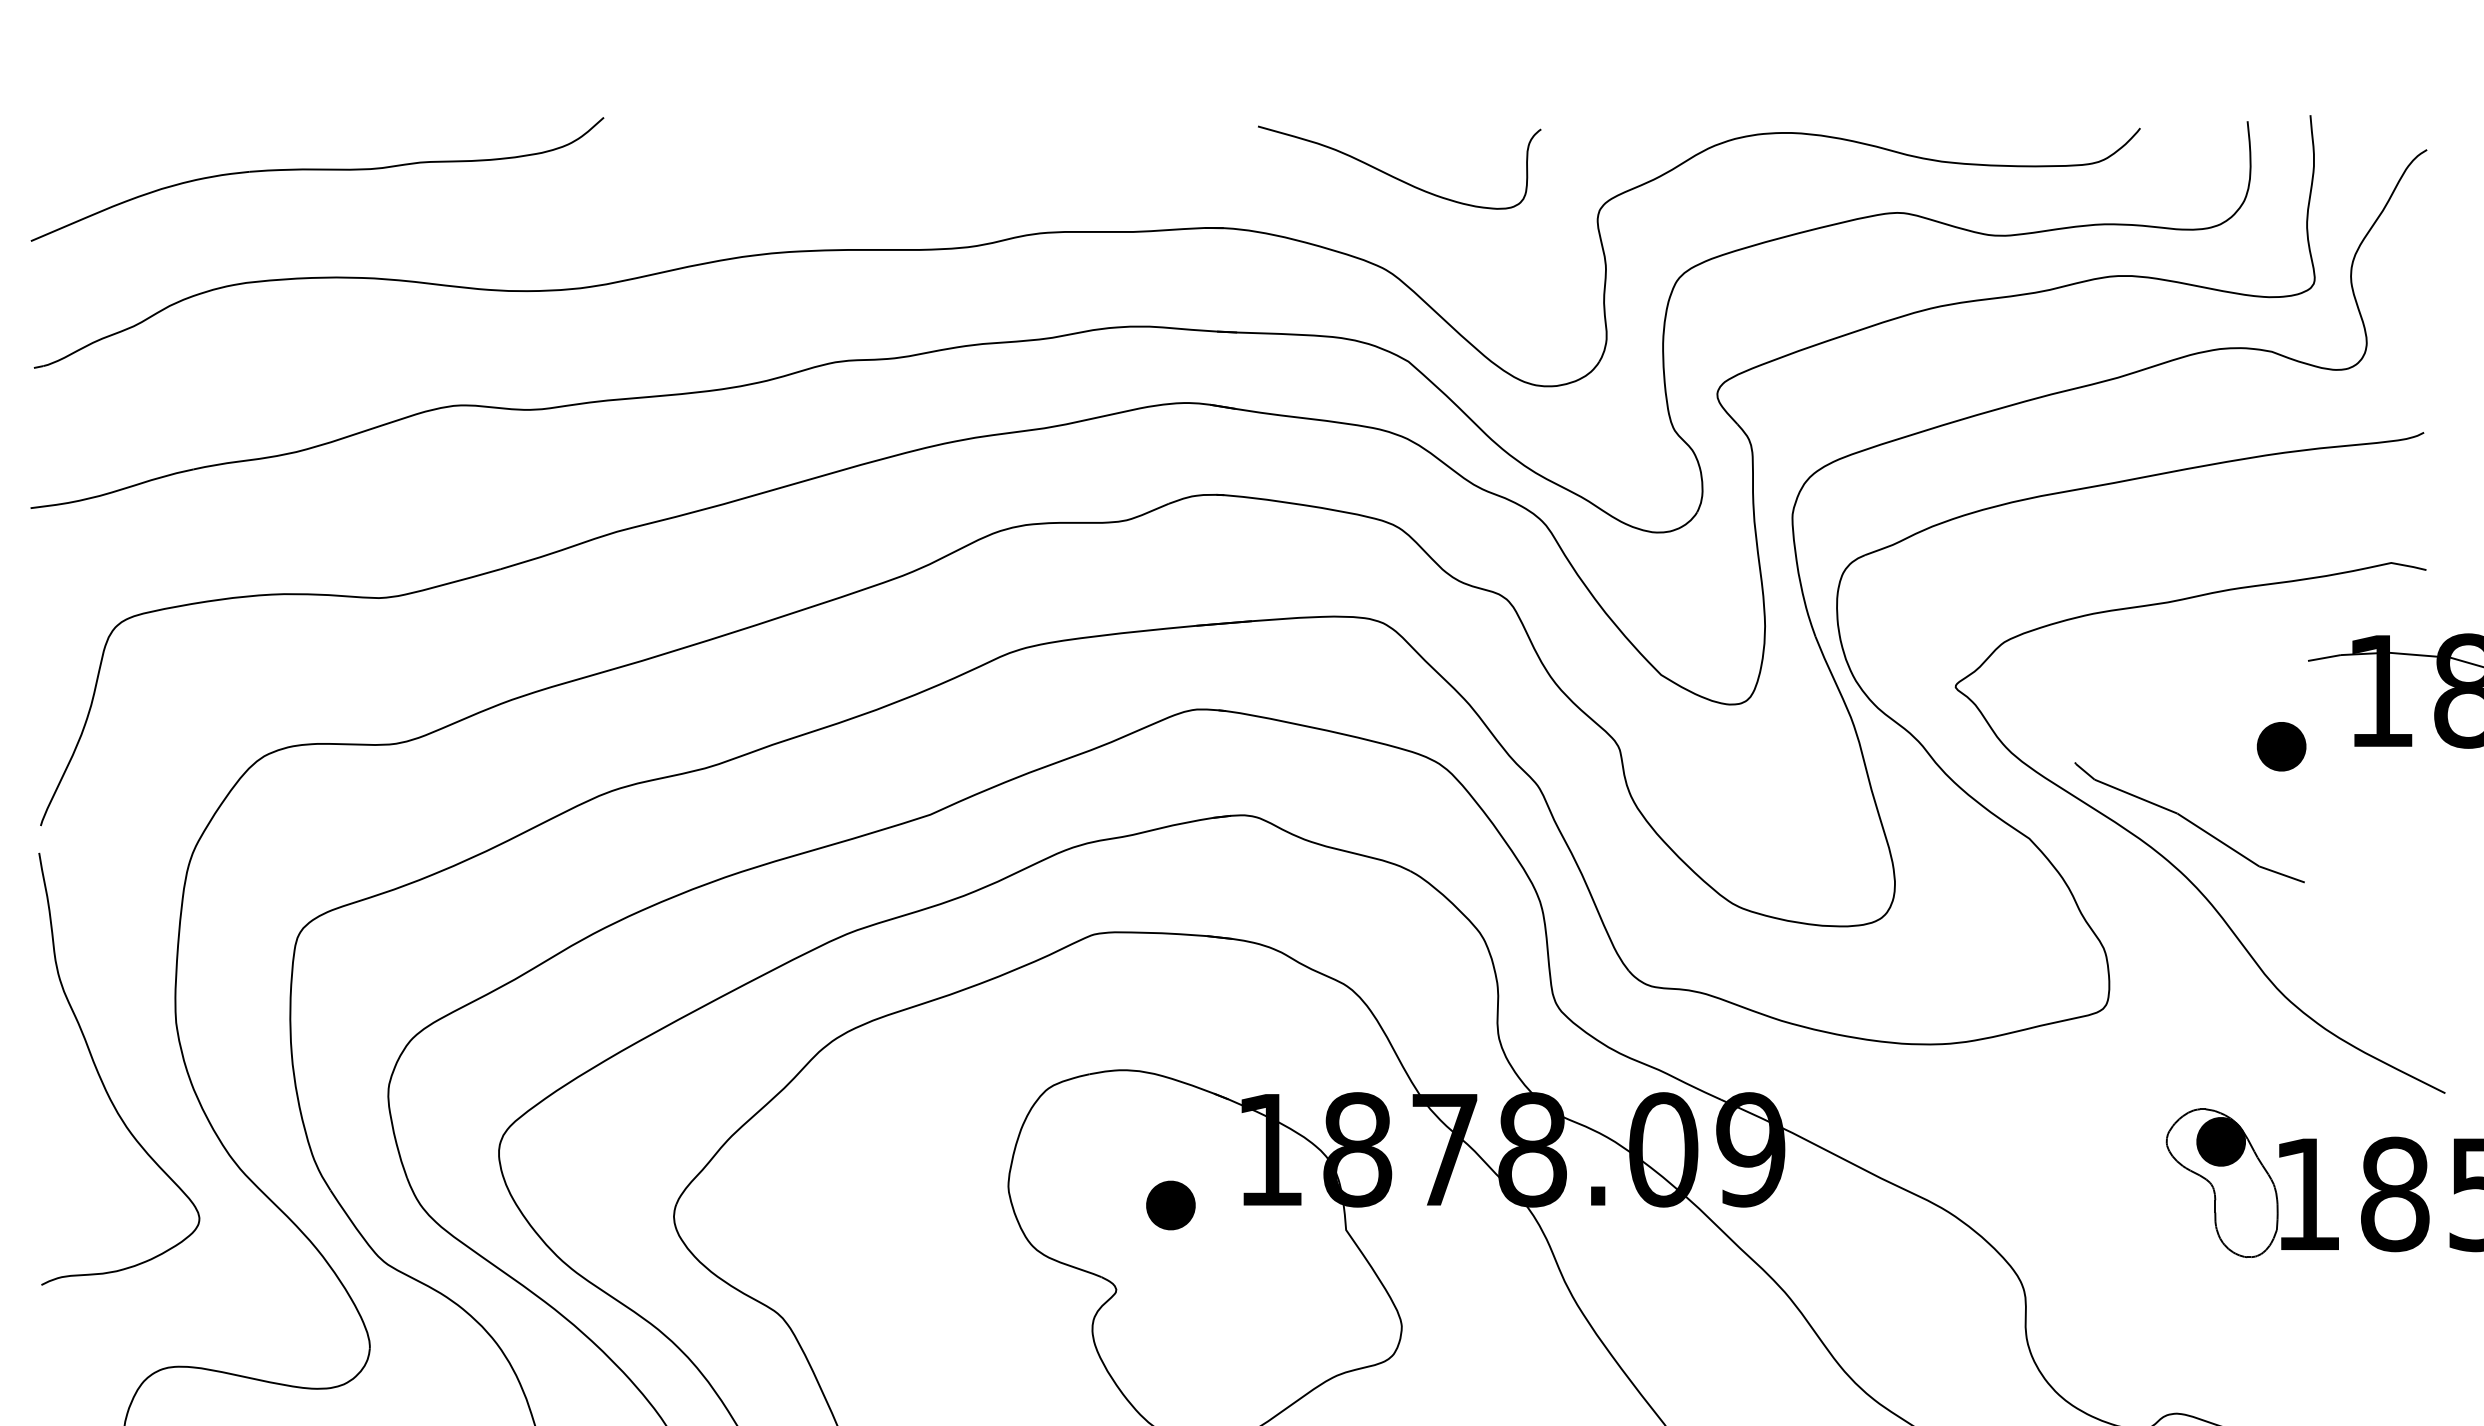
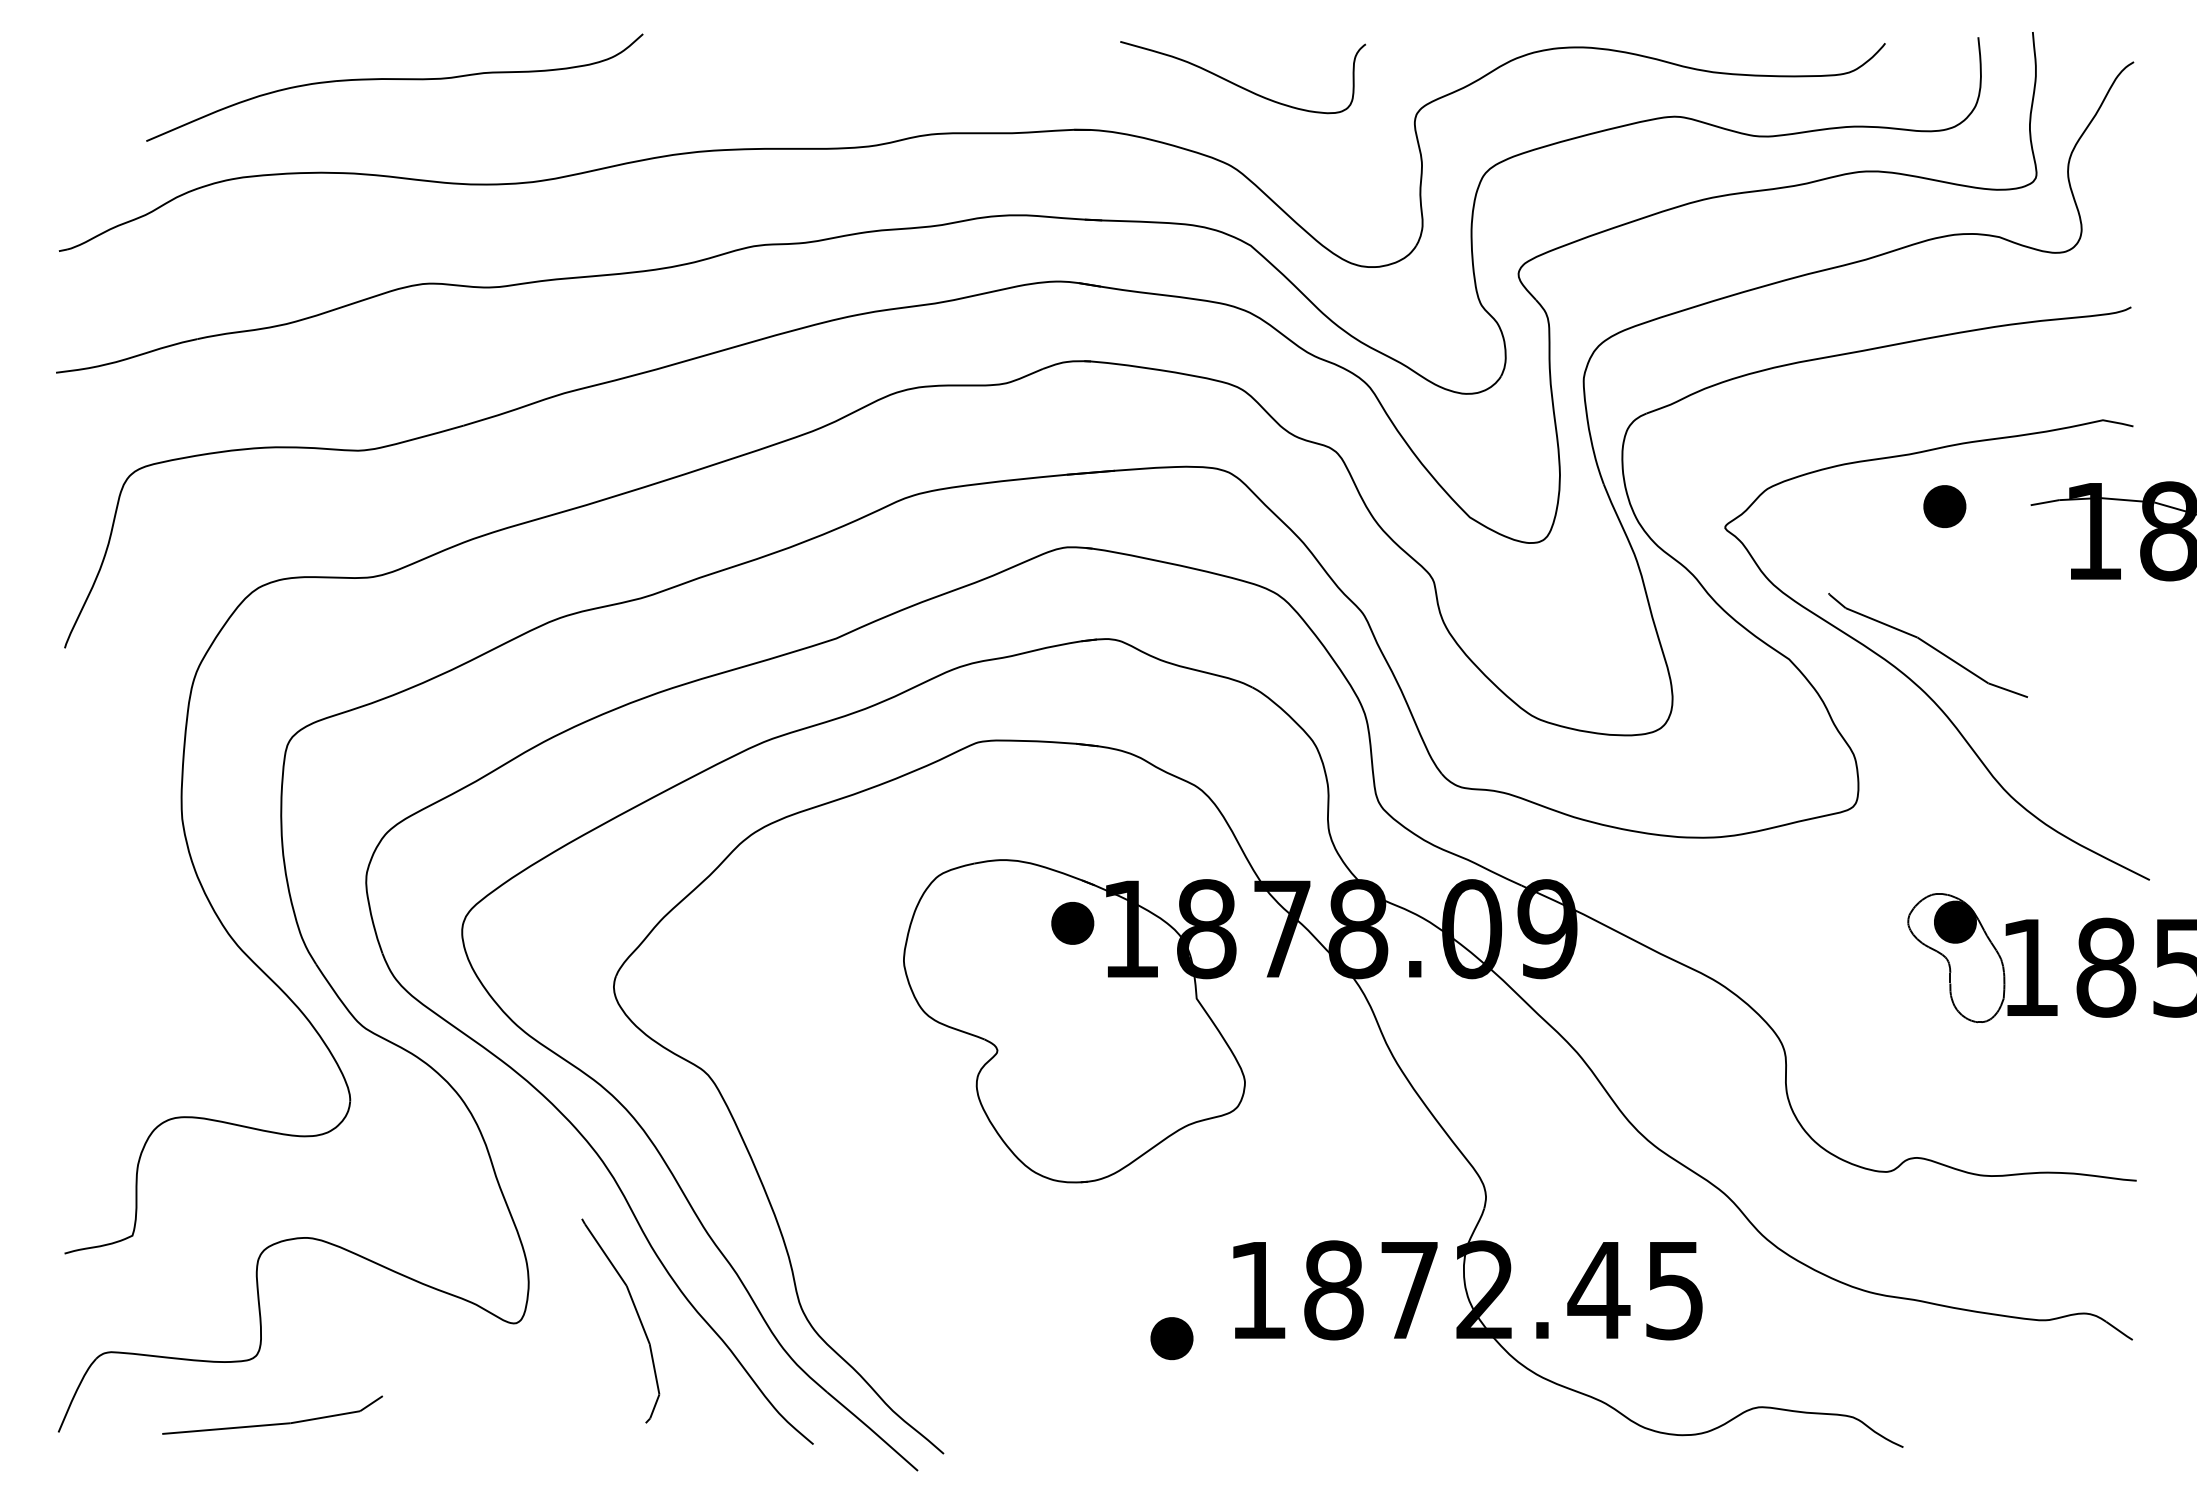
part: (317, 169) -> (394, 79), moved
part: (2281, 746) -> (1944, 506), moved
curve: (100, 1074) -> (116, 863), removed
part: (1170, 1205) -> (1072, 923), moved

